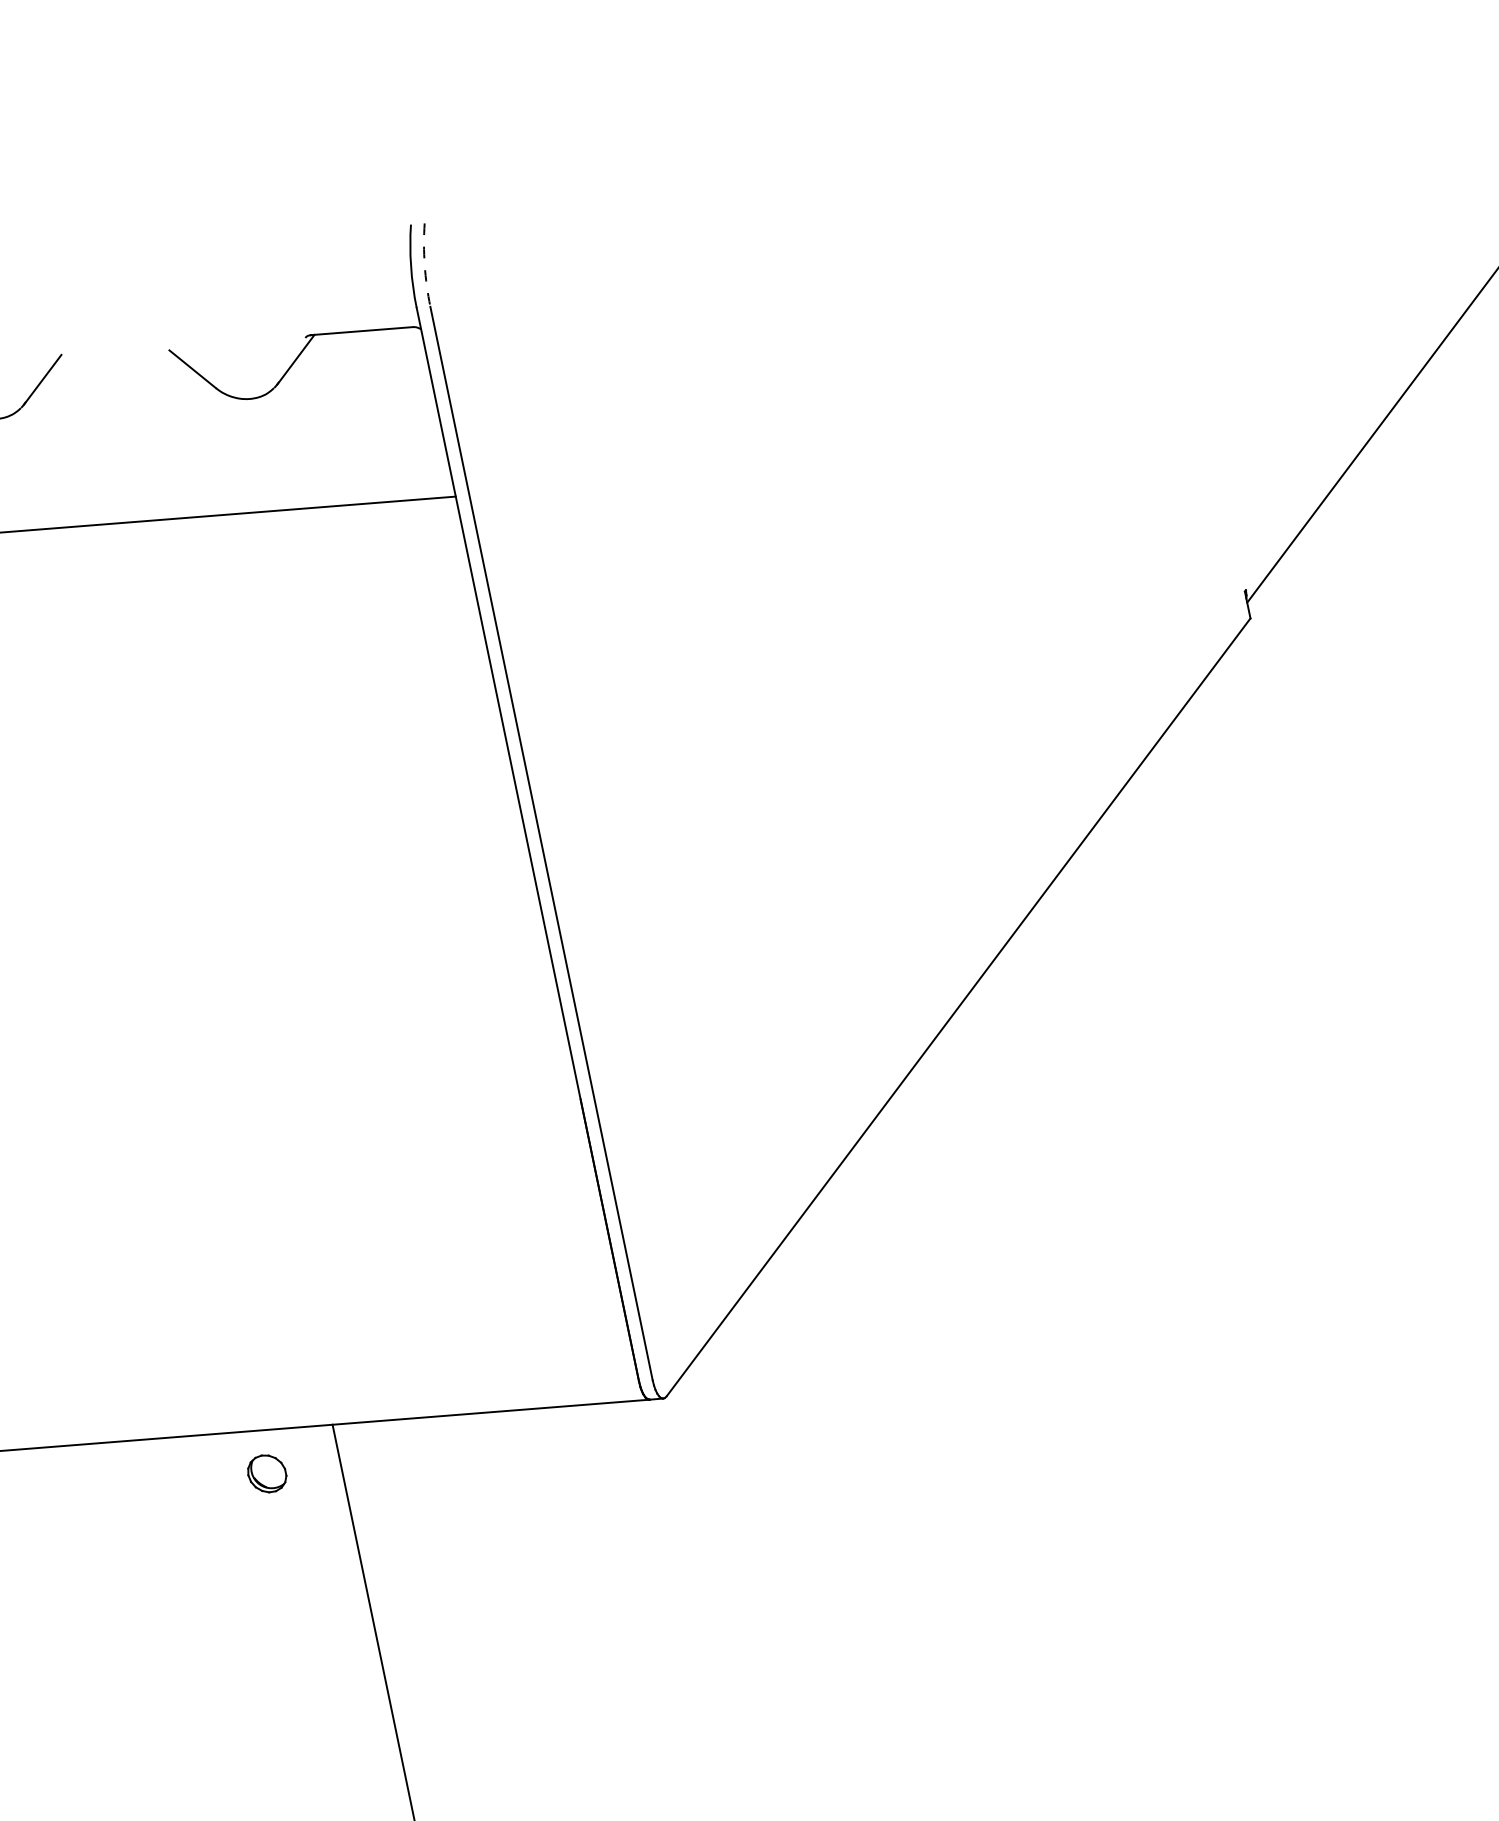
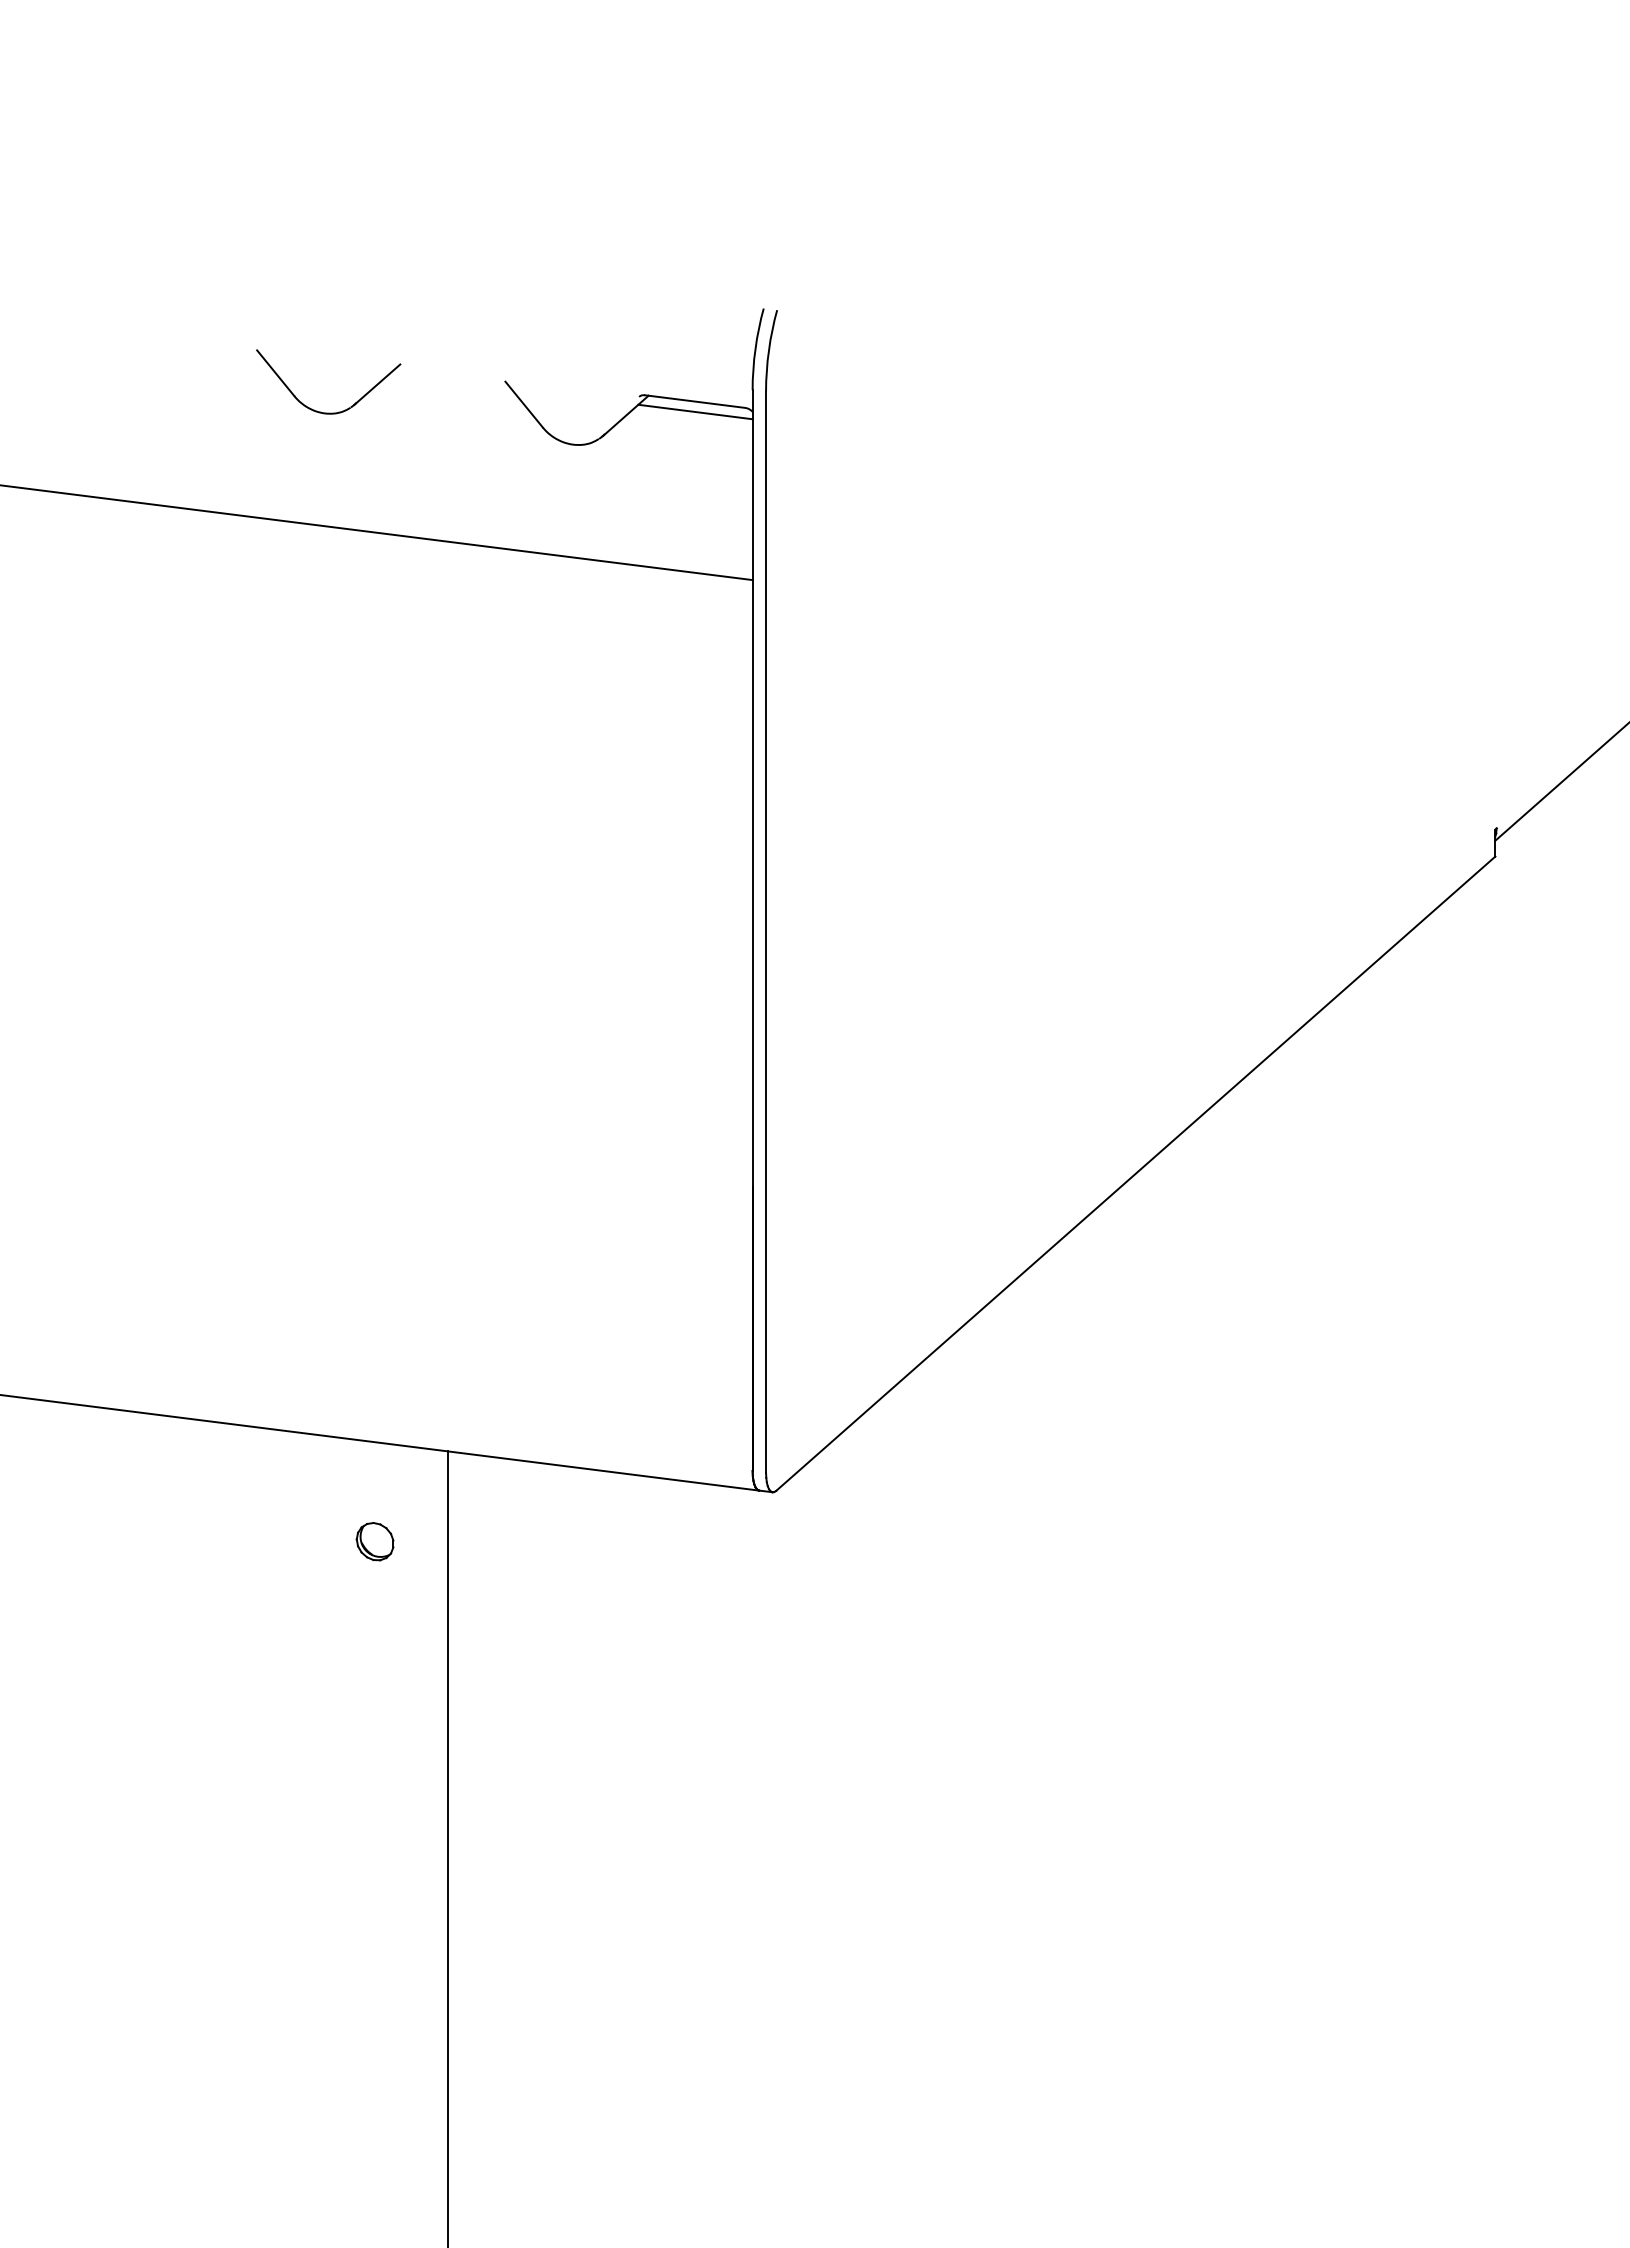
arc: (424, 265) -> (768, 350), dashed -> solid
line: (364, 340) -> (695, 411), added
part: (266, 1473) -> (374, 1541), moved

